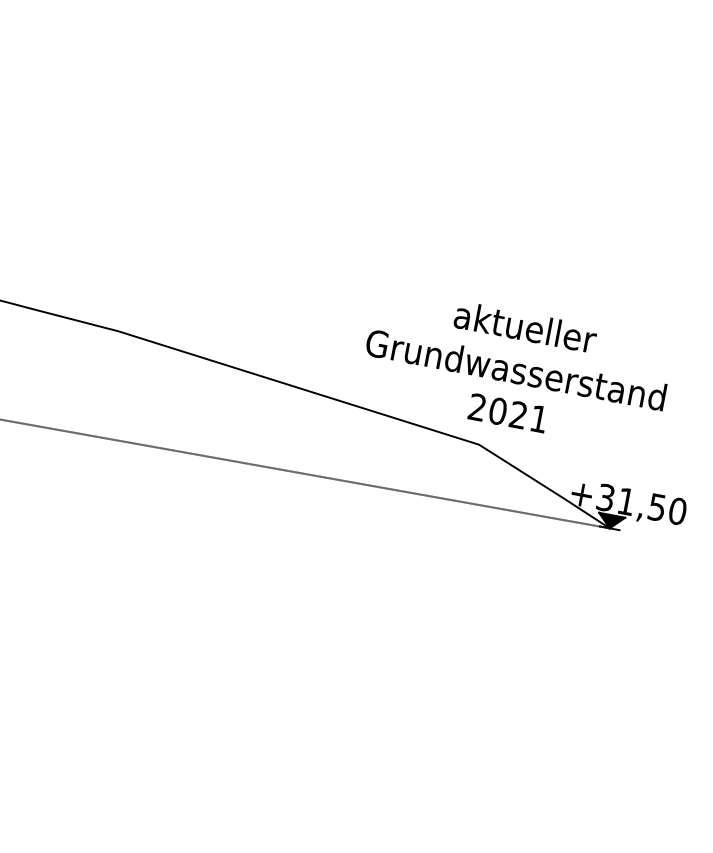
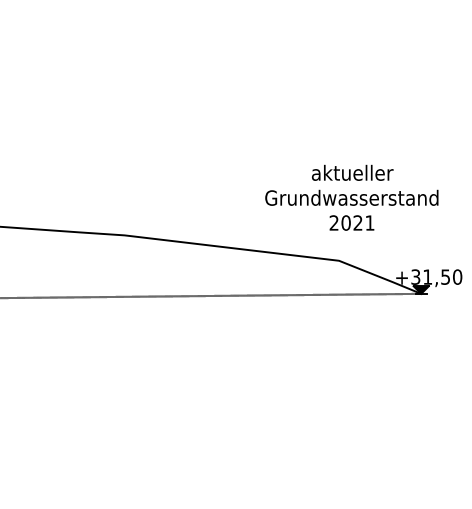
text: (515, 369) -> (351, 197), moved

